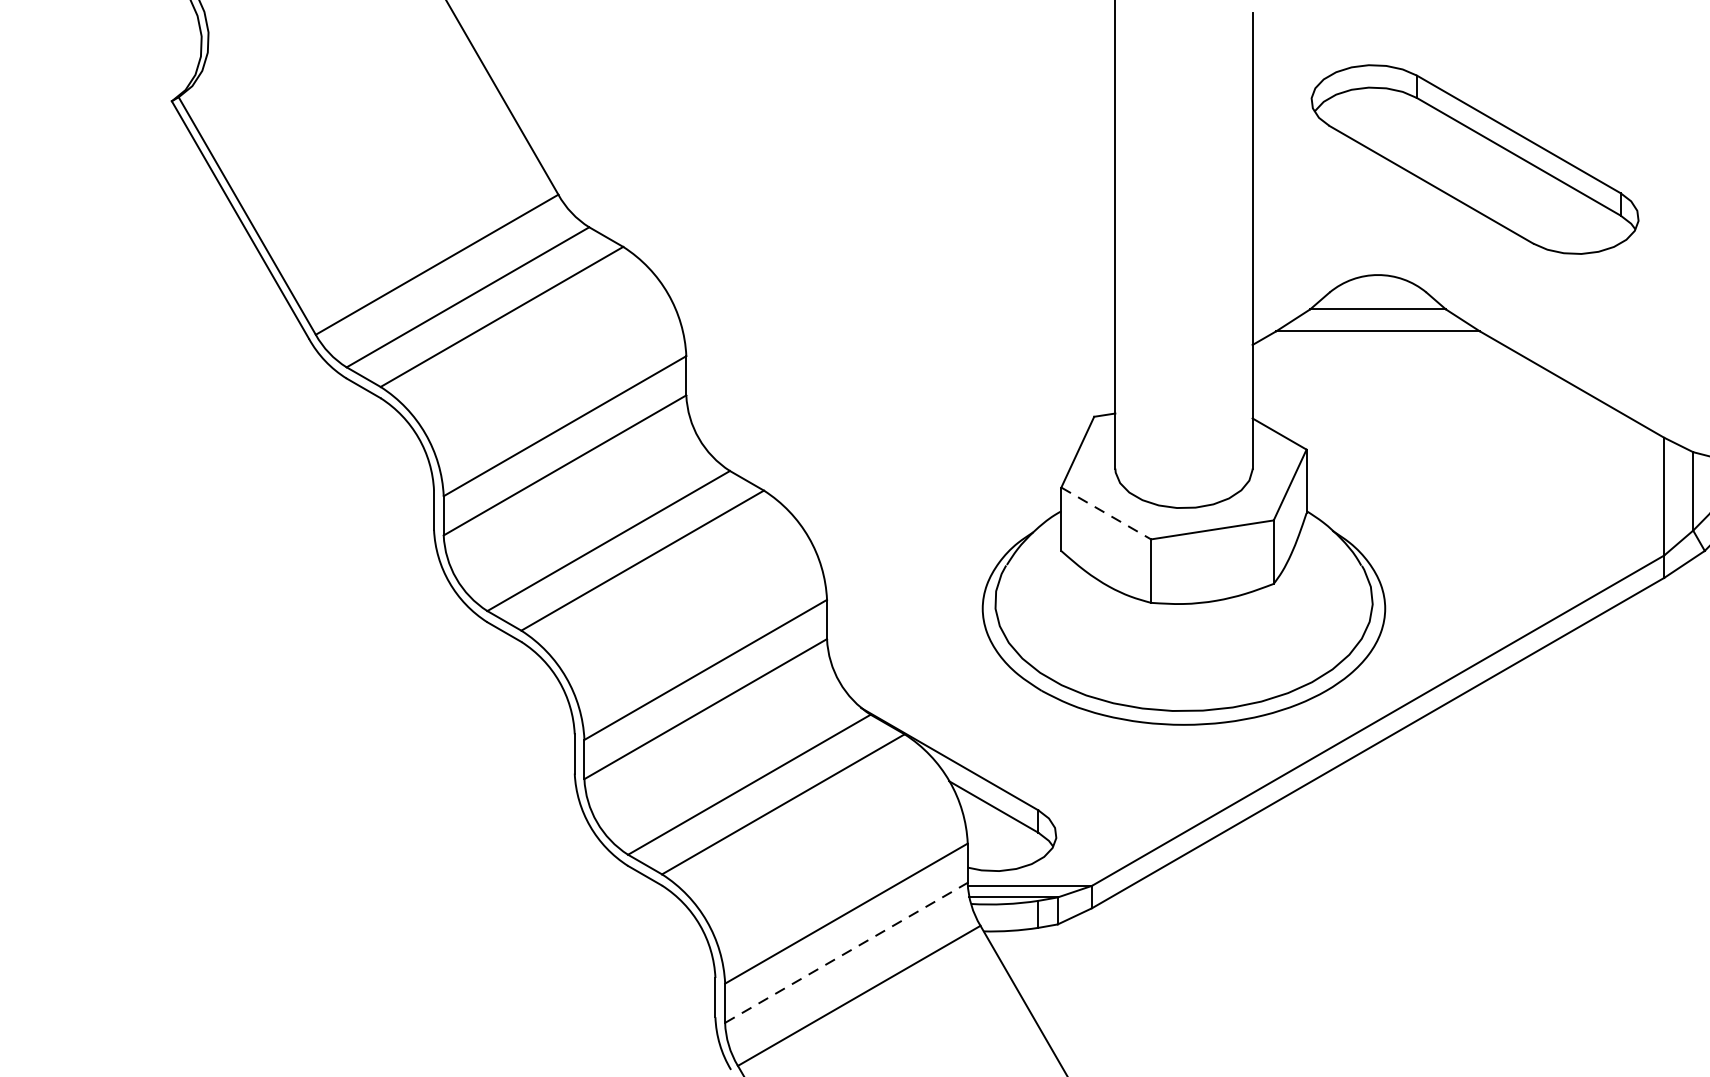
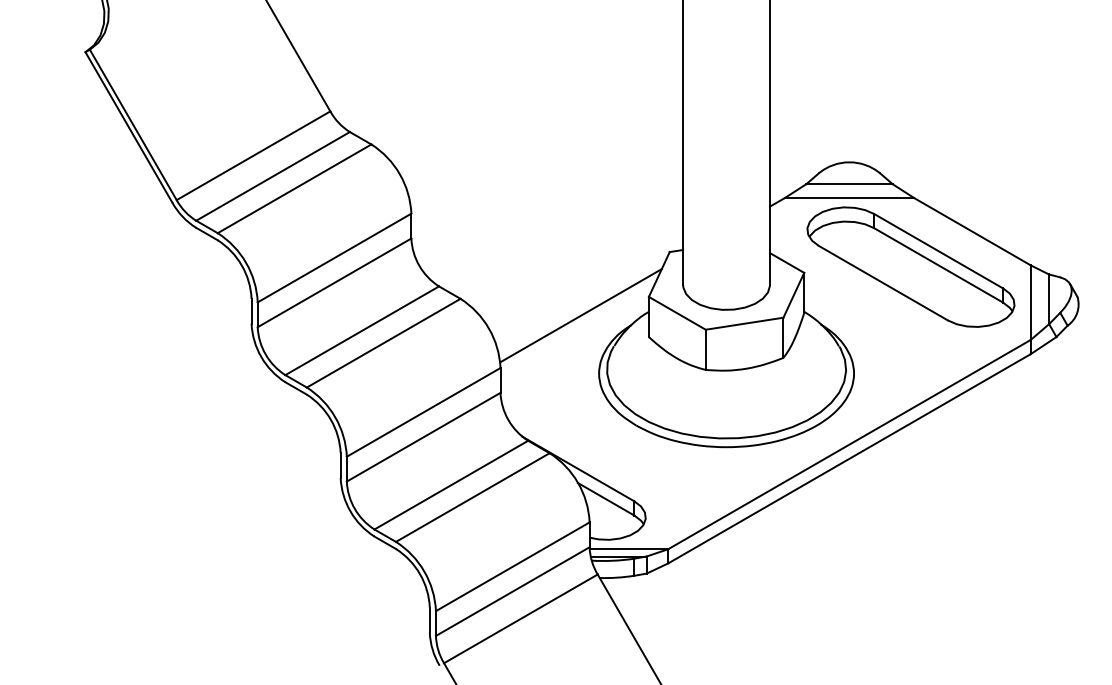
part: (1474, 158) -> (910, 266), moved
line: (1106, 513) -> (677, 313), dashed -> solid
line: (953, 516) -> (580, 315), added
line: (845, 952) -> (512, 591), dashed -> solid

